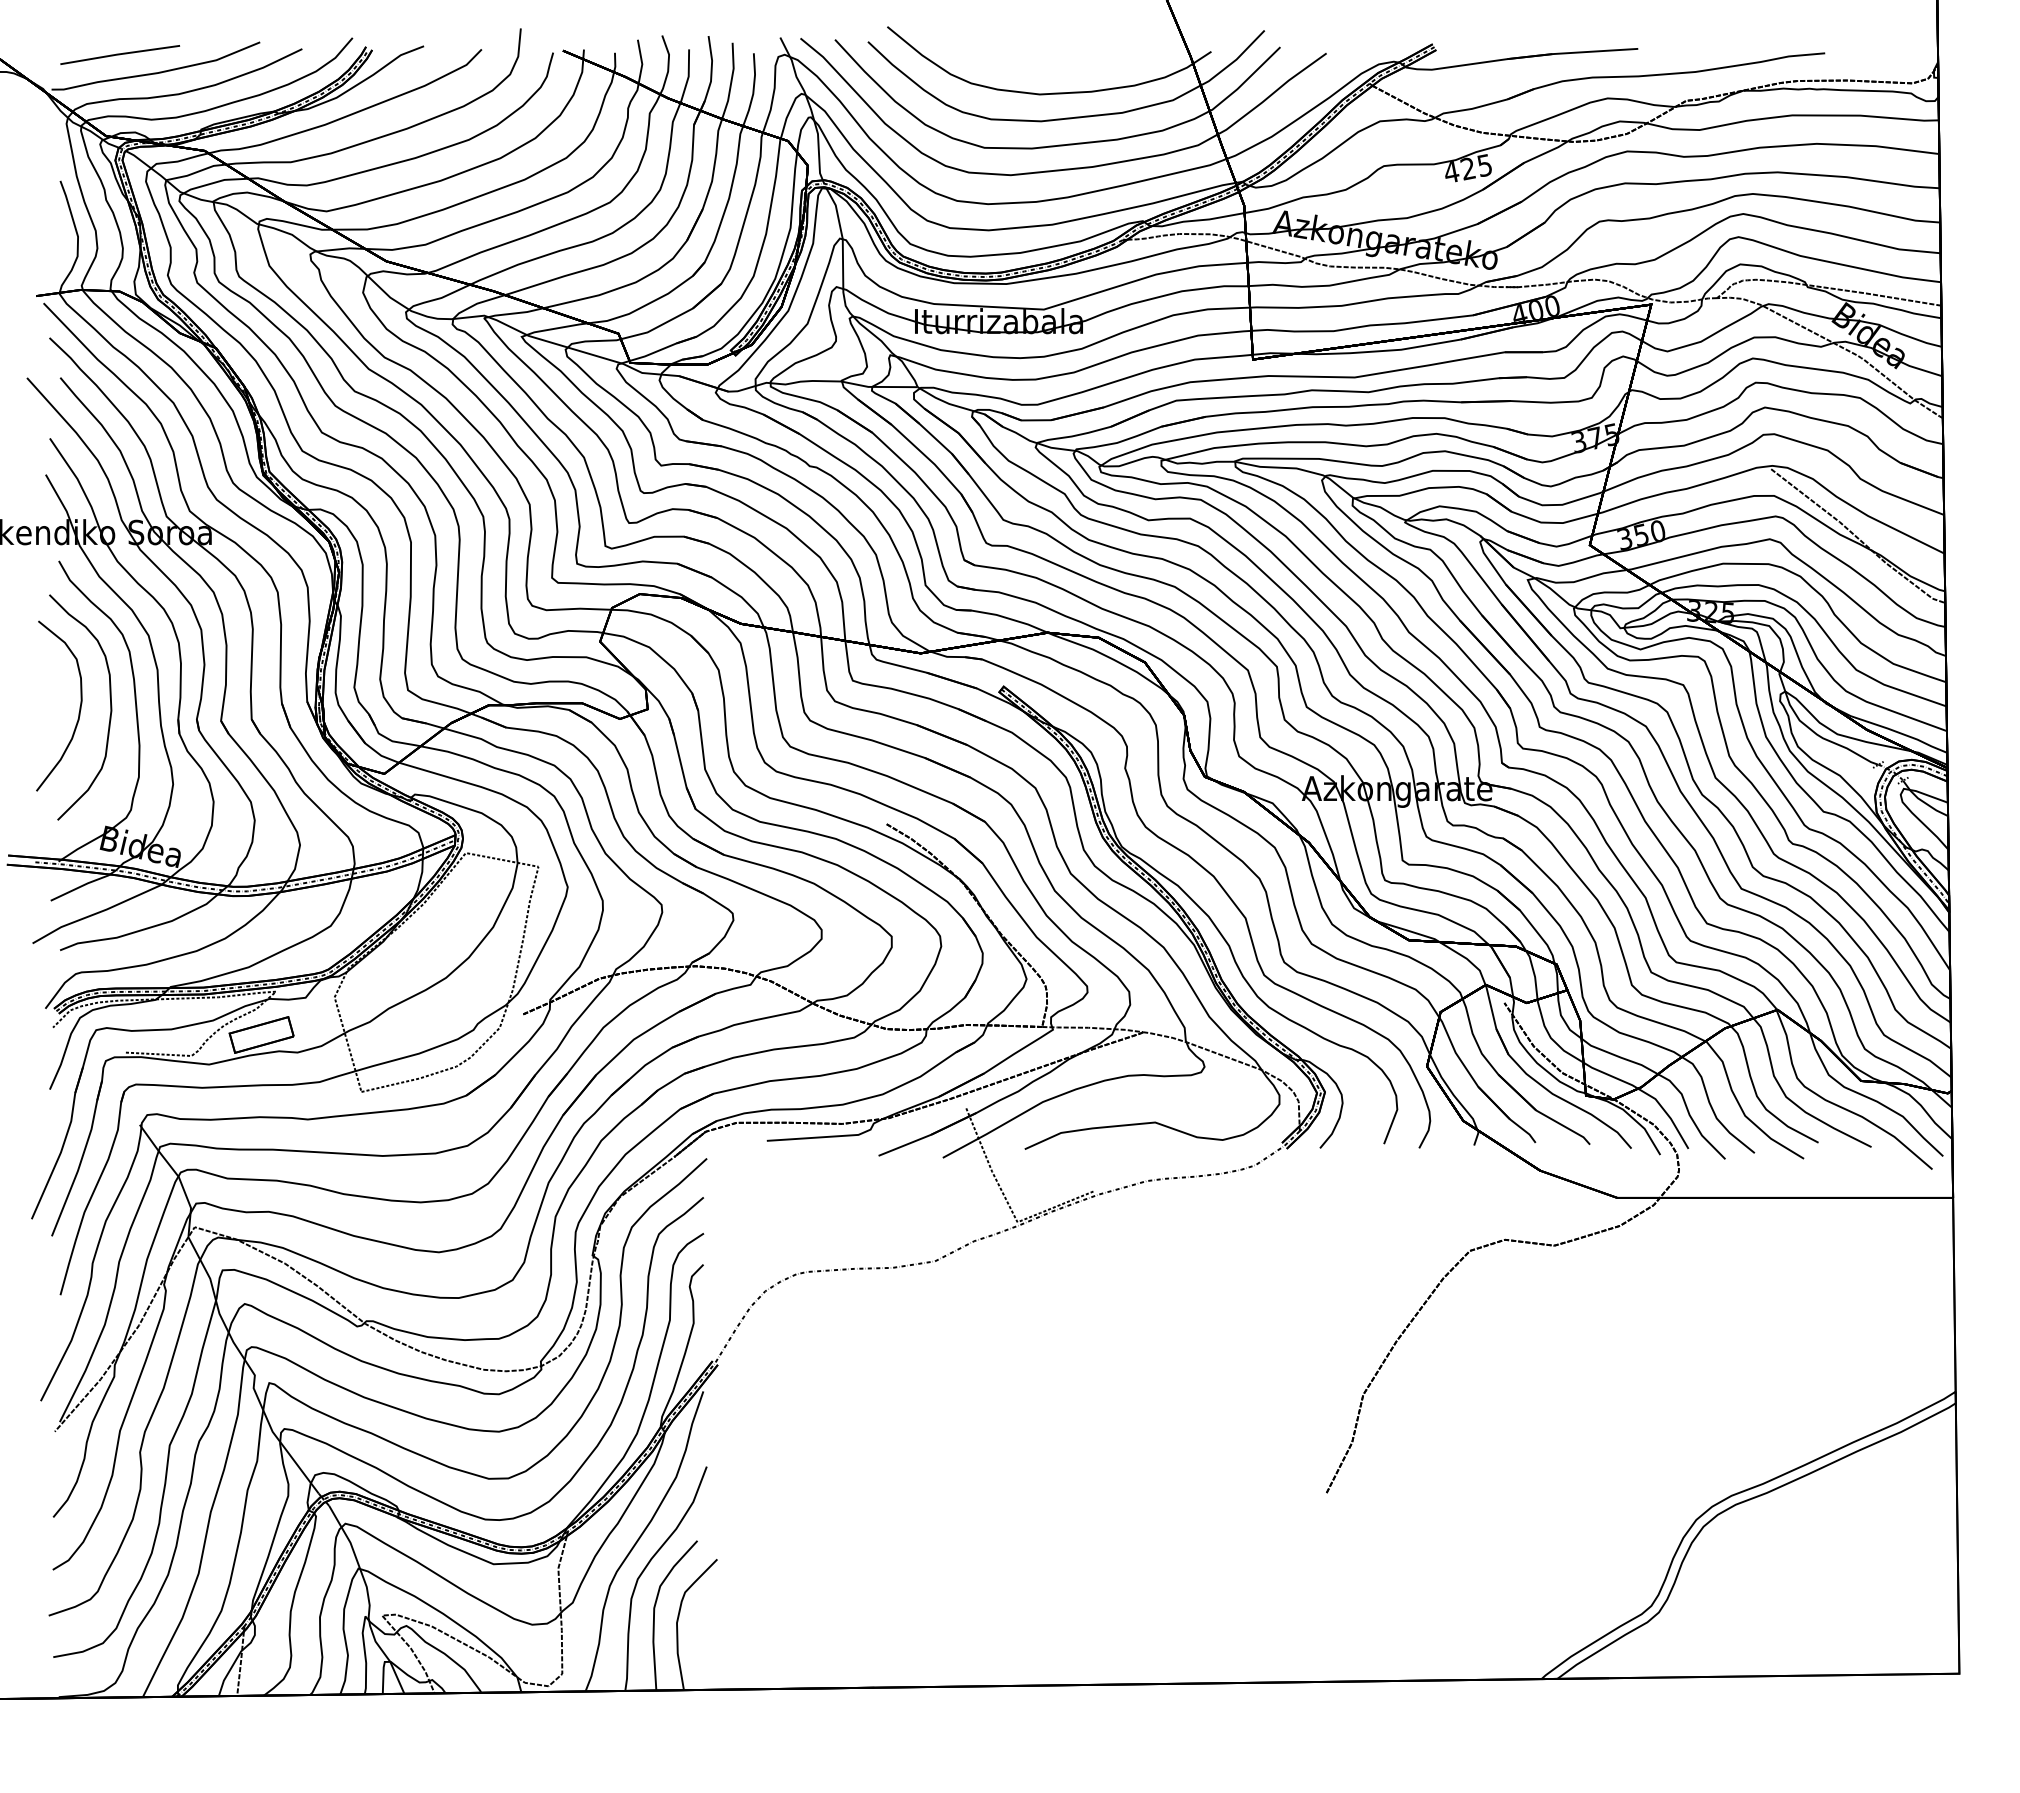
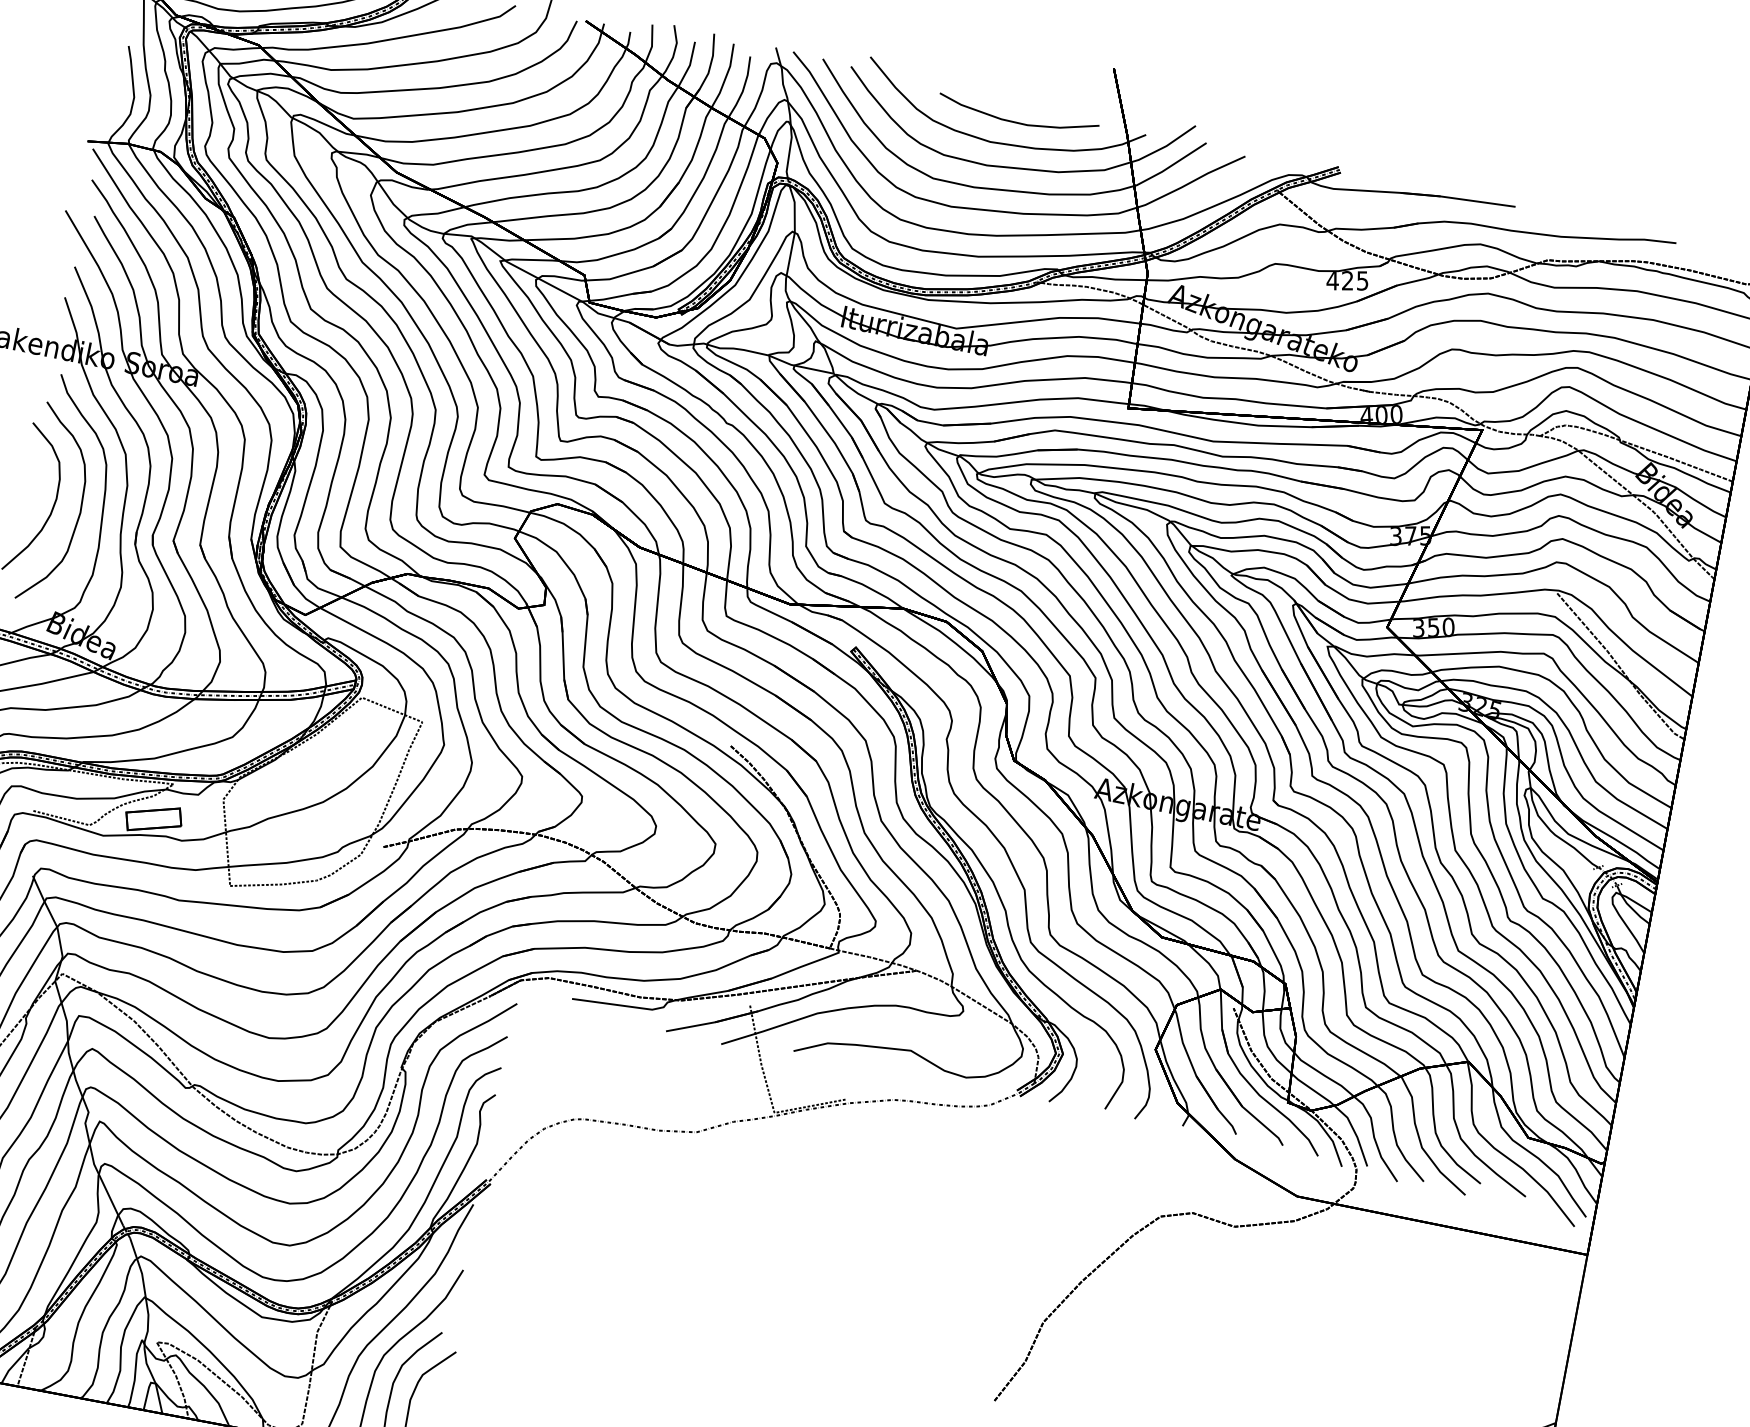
curve: (1064, 66) -> (1016, 122), added

